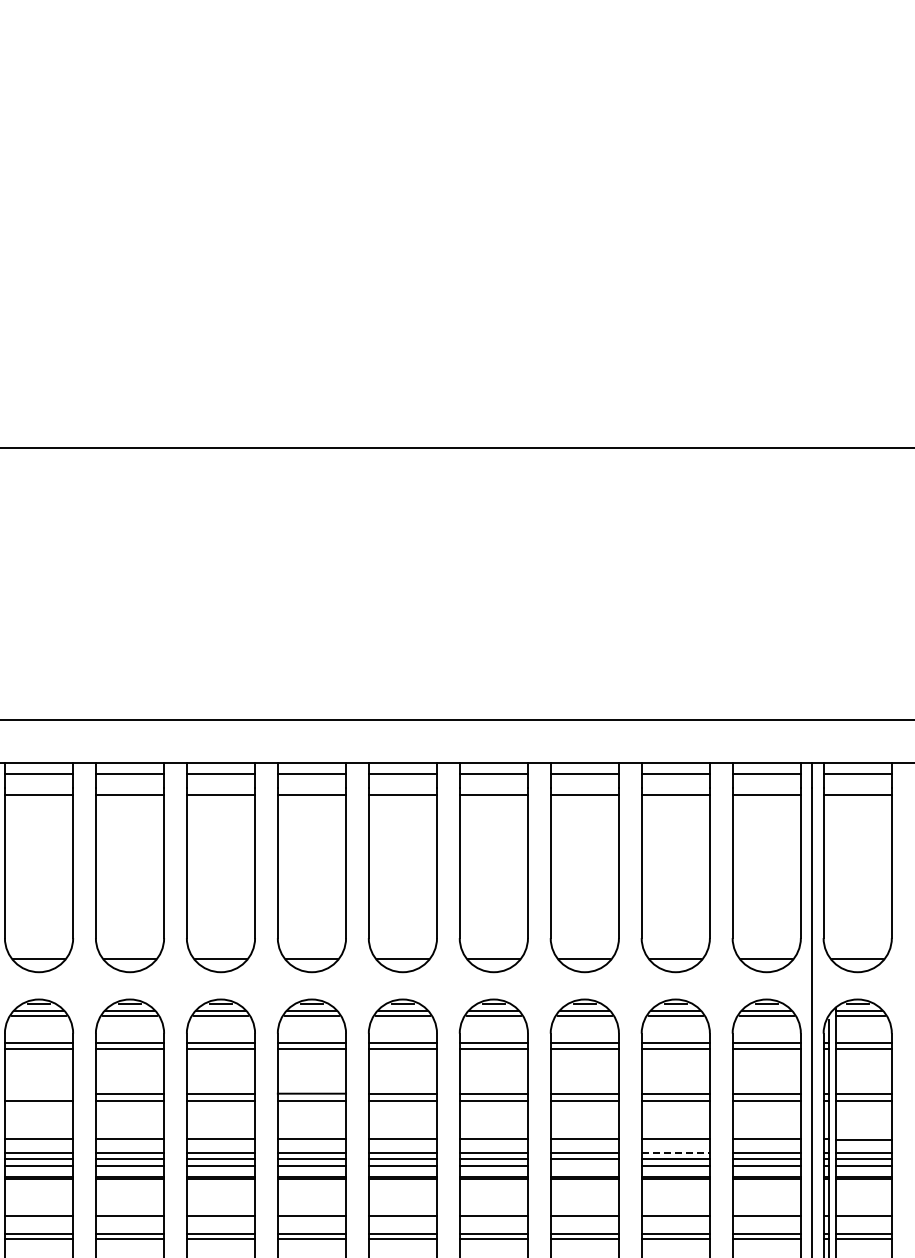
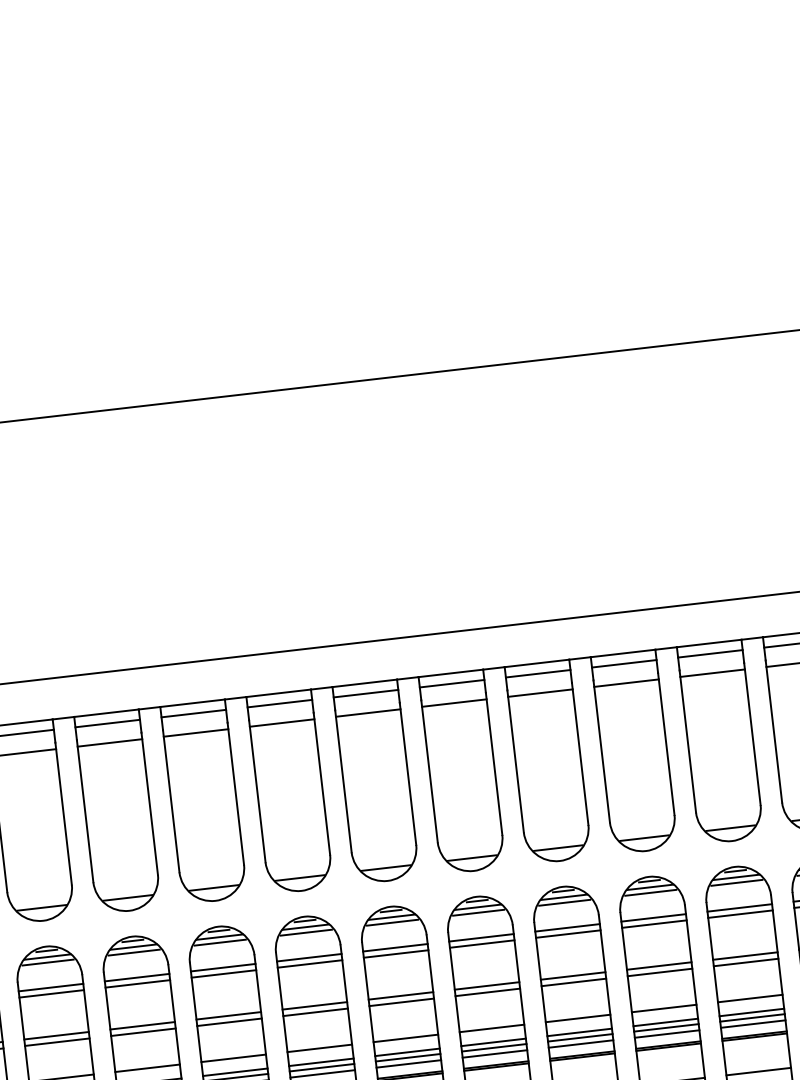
line: (38, 1093) -> (142, 1025), added
line: (676, 1153) -> (752, 1012), dashed -> solid
line: (584, 1165) -> (666, 1034), added

